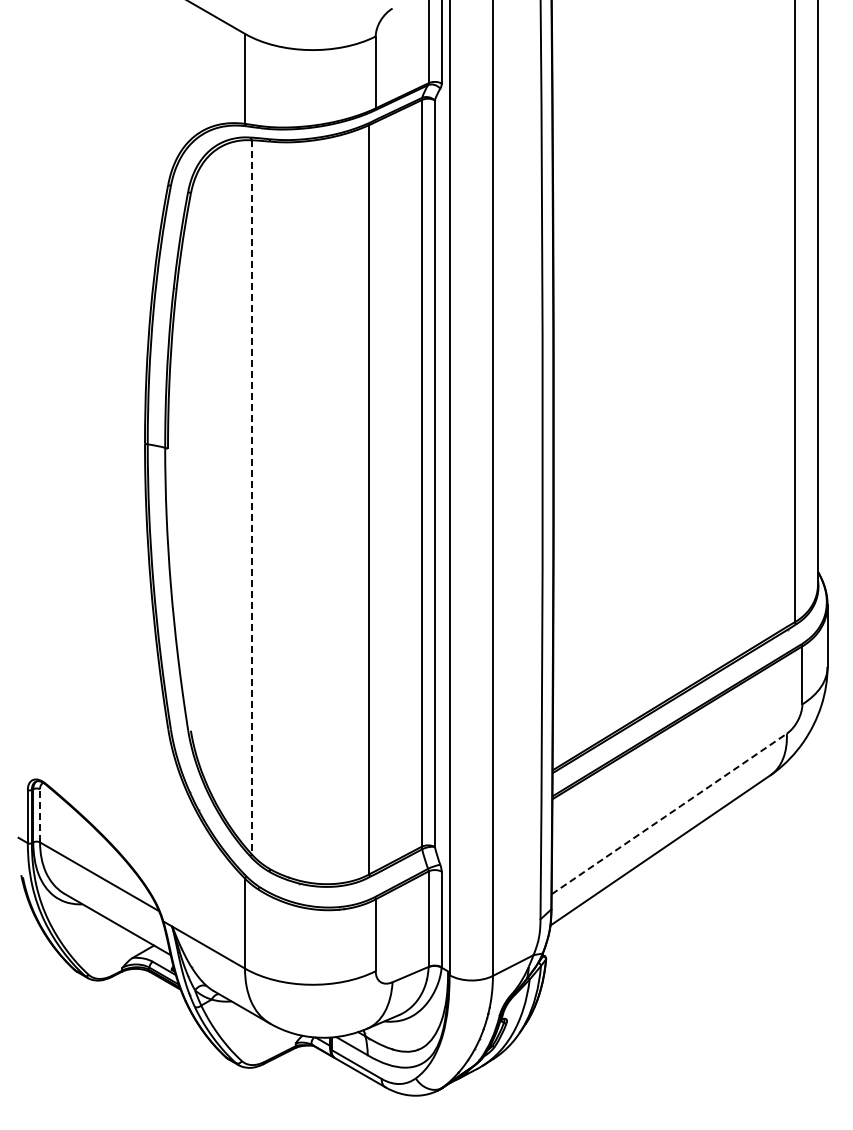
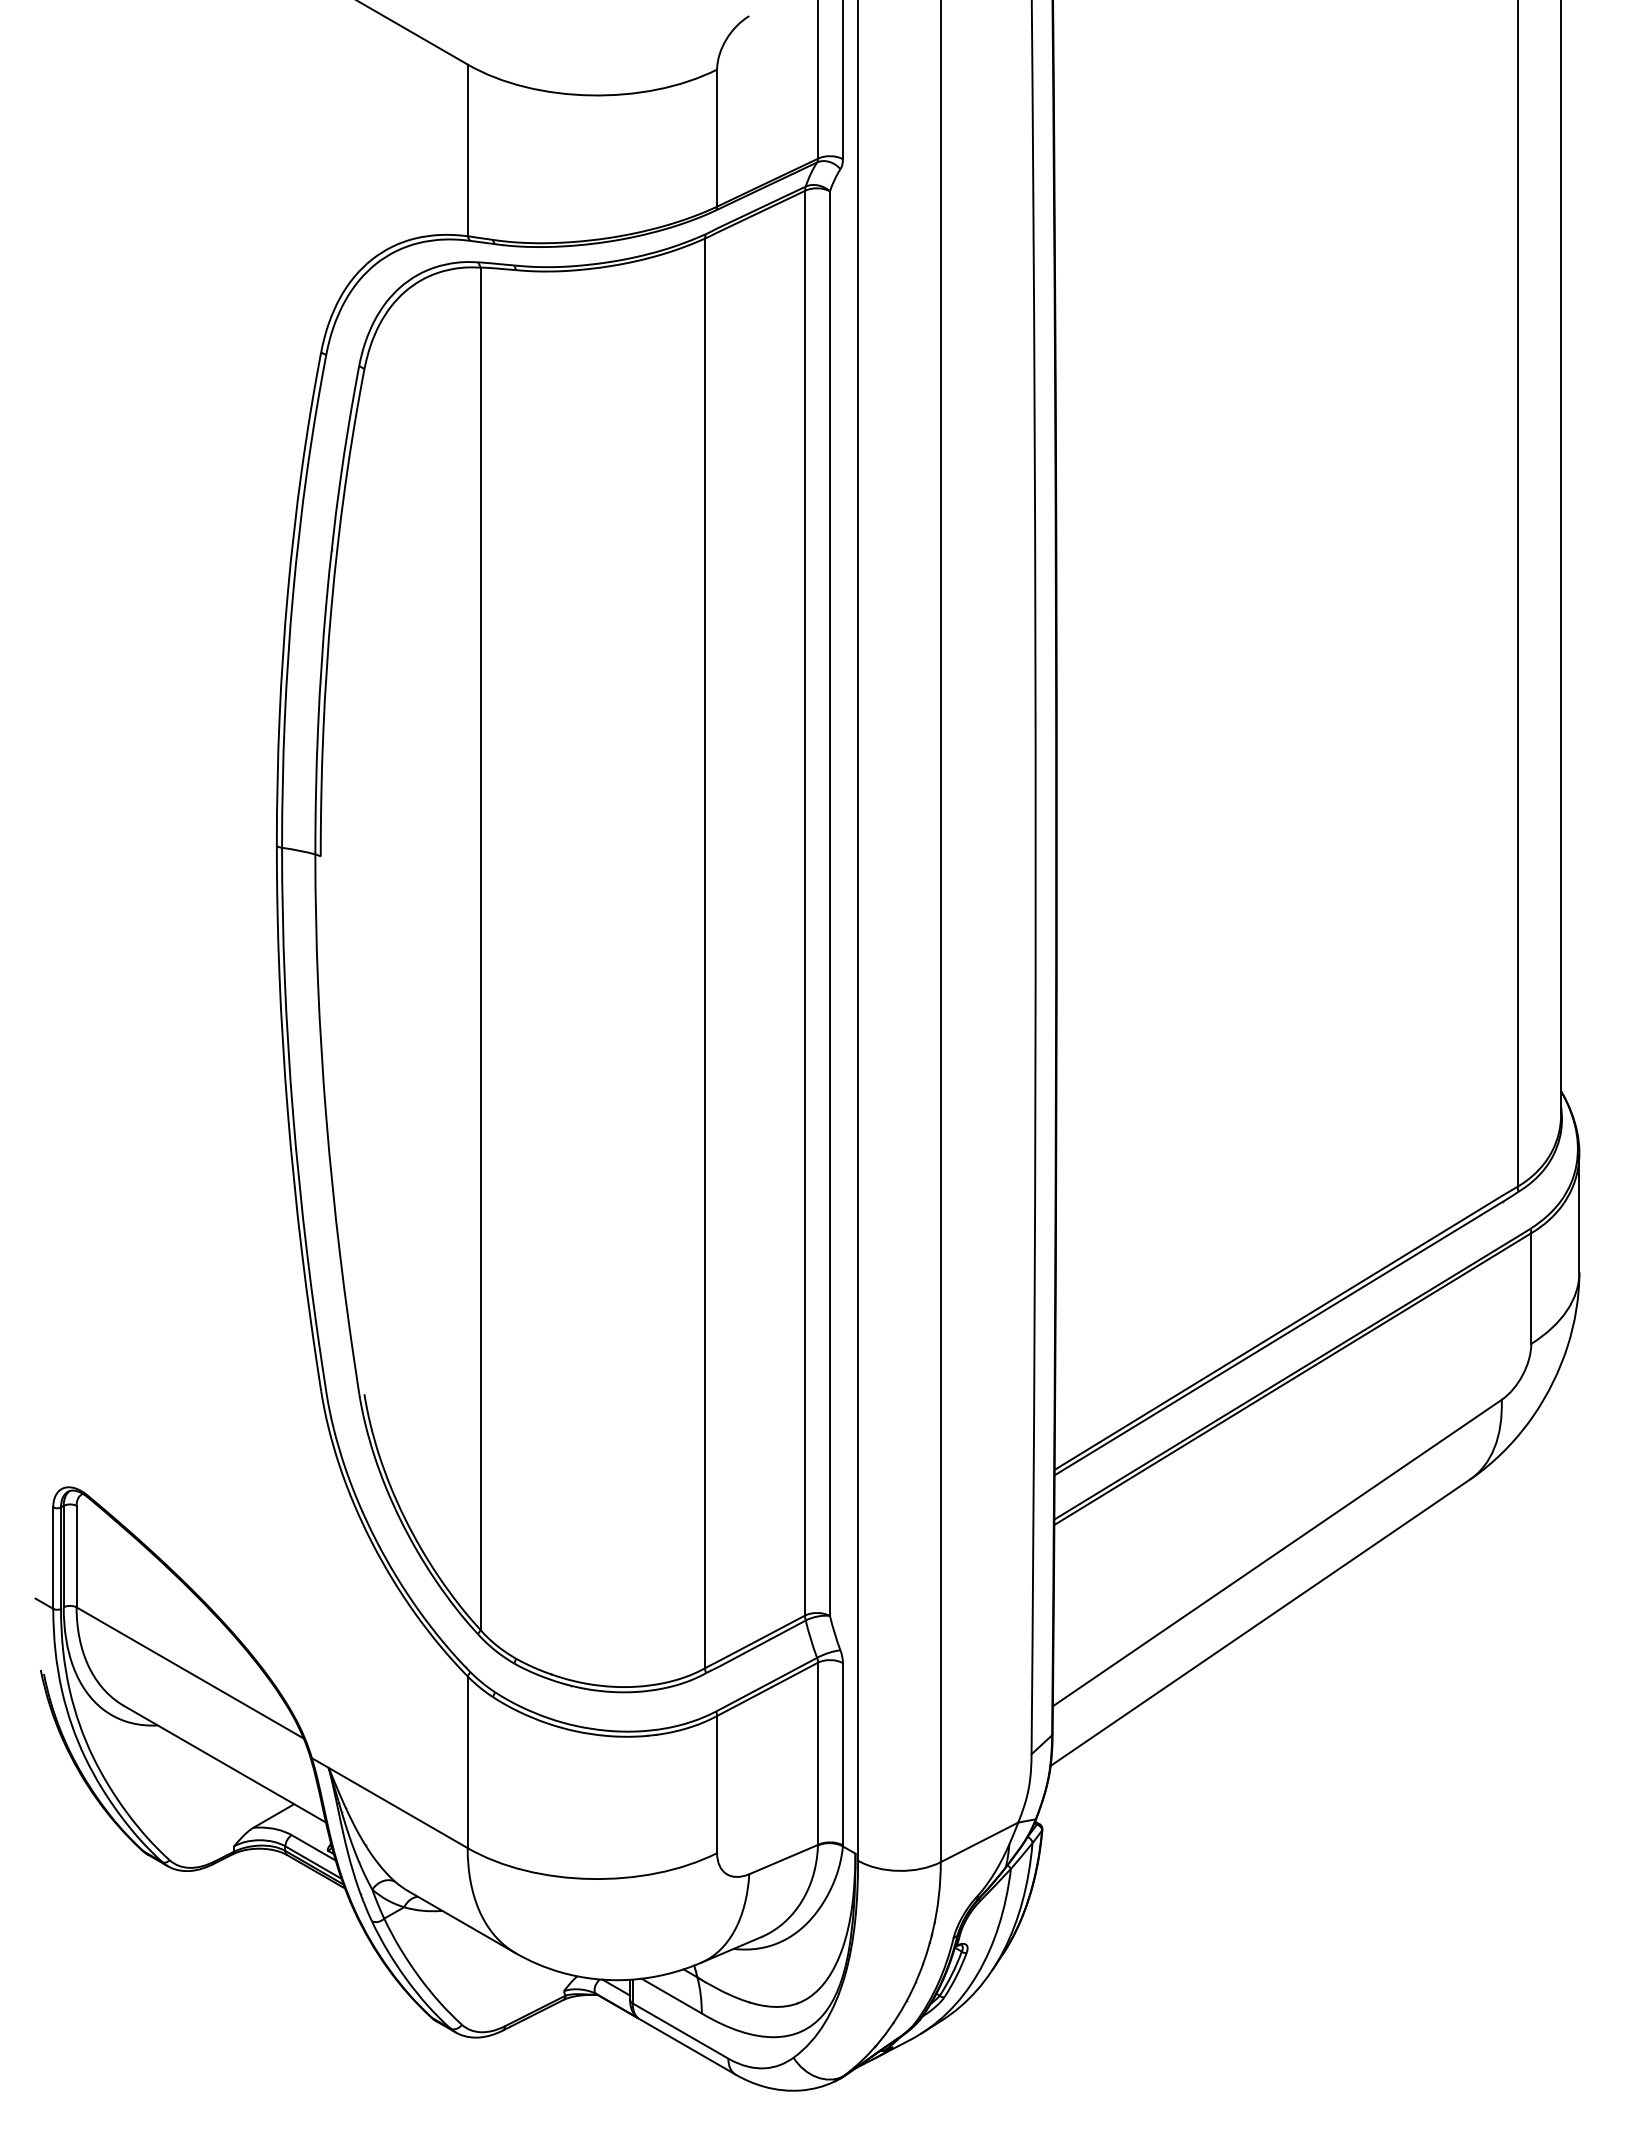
line: (251, 497) -> (480, 949), dashed -> solid
line: (669, 813) -> (1277, 1552), dashed -> solid
line: (40, 815) -> (77, 1556), dashed -> solid

